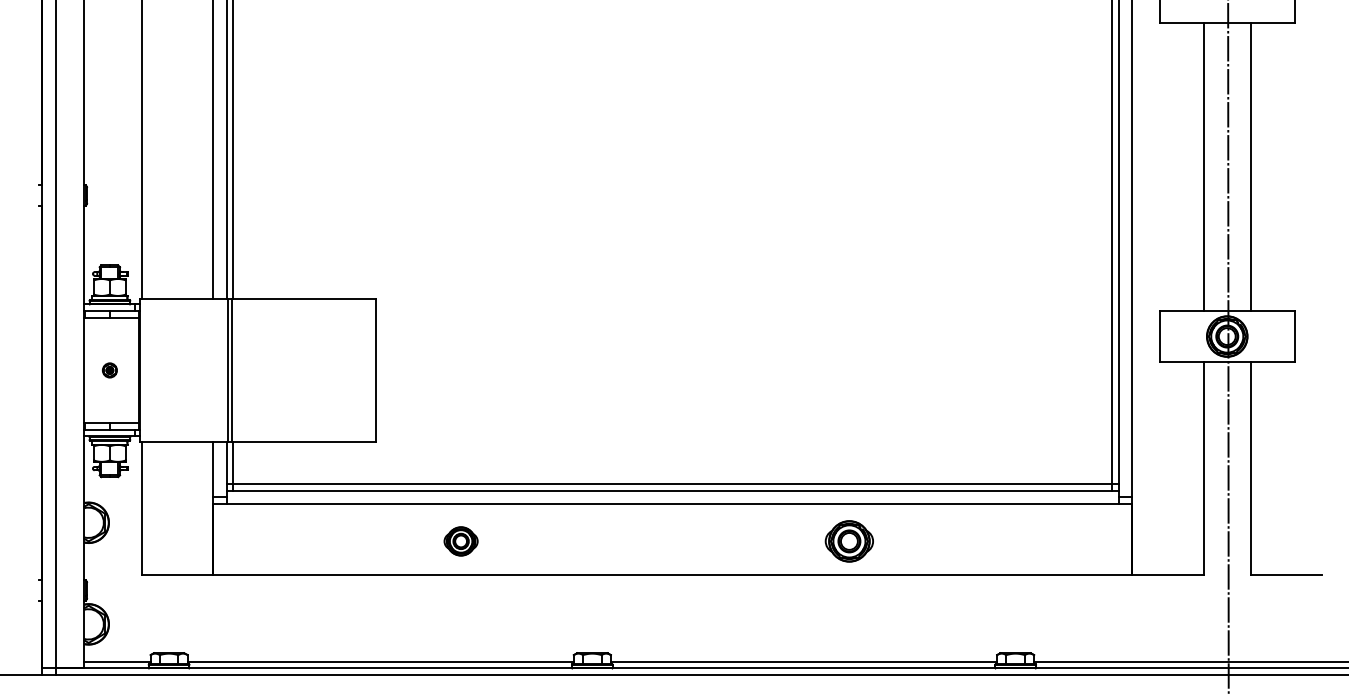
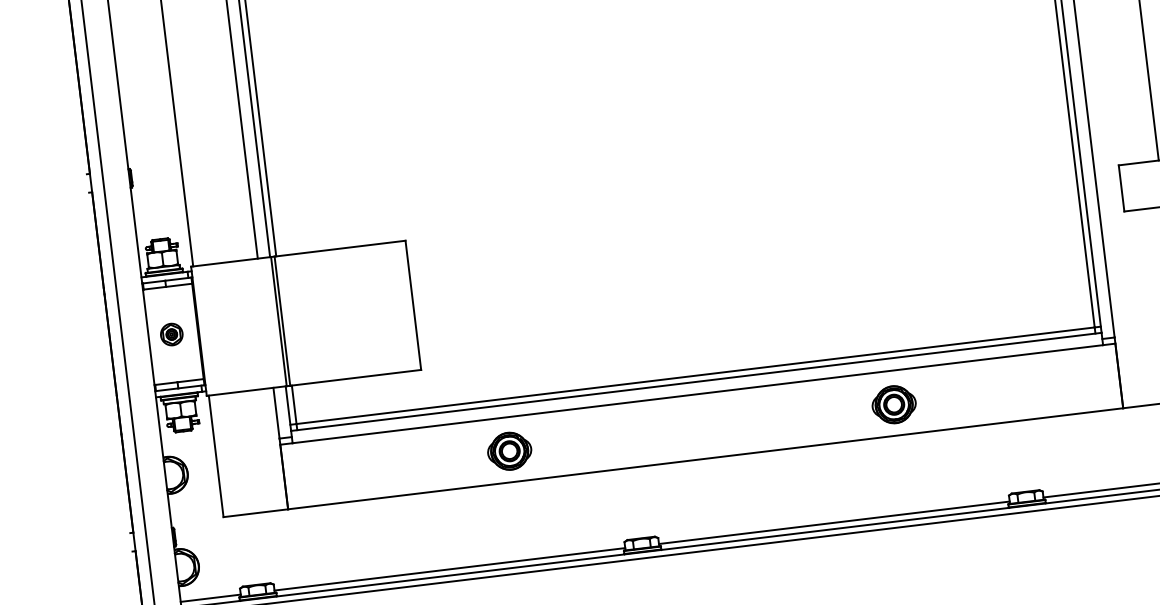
part: (109, 370) -> (171, 334), size x1.67
part: (460, 541) -> (509, 451), size x1.43
part: (848, 541) -> (893, 404), moved

